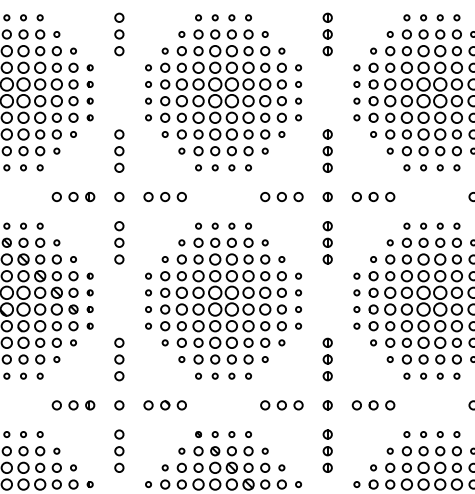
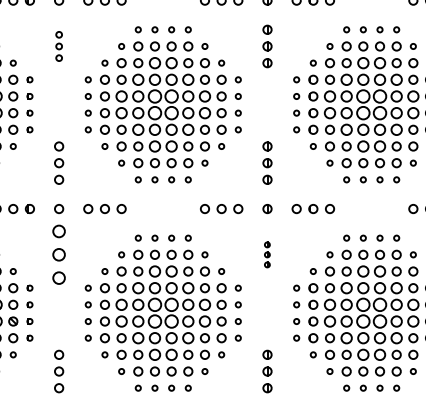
part: (119, 34) -> (59, 46), size x0.7
part: (119, 242) -> (59, 254), size x1.4
part: (327, 242) -> (267, 254), size x0.6

